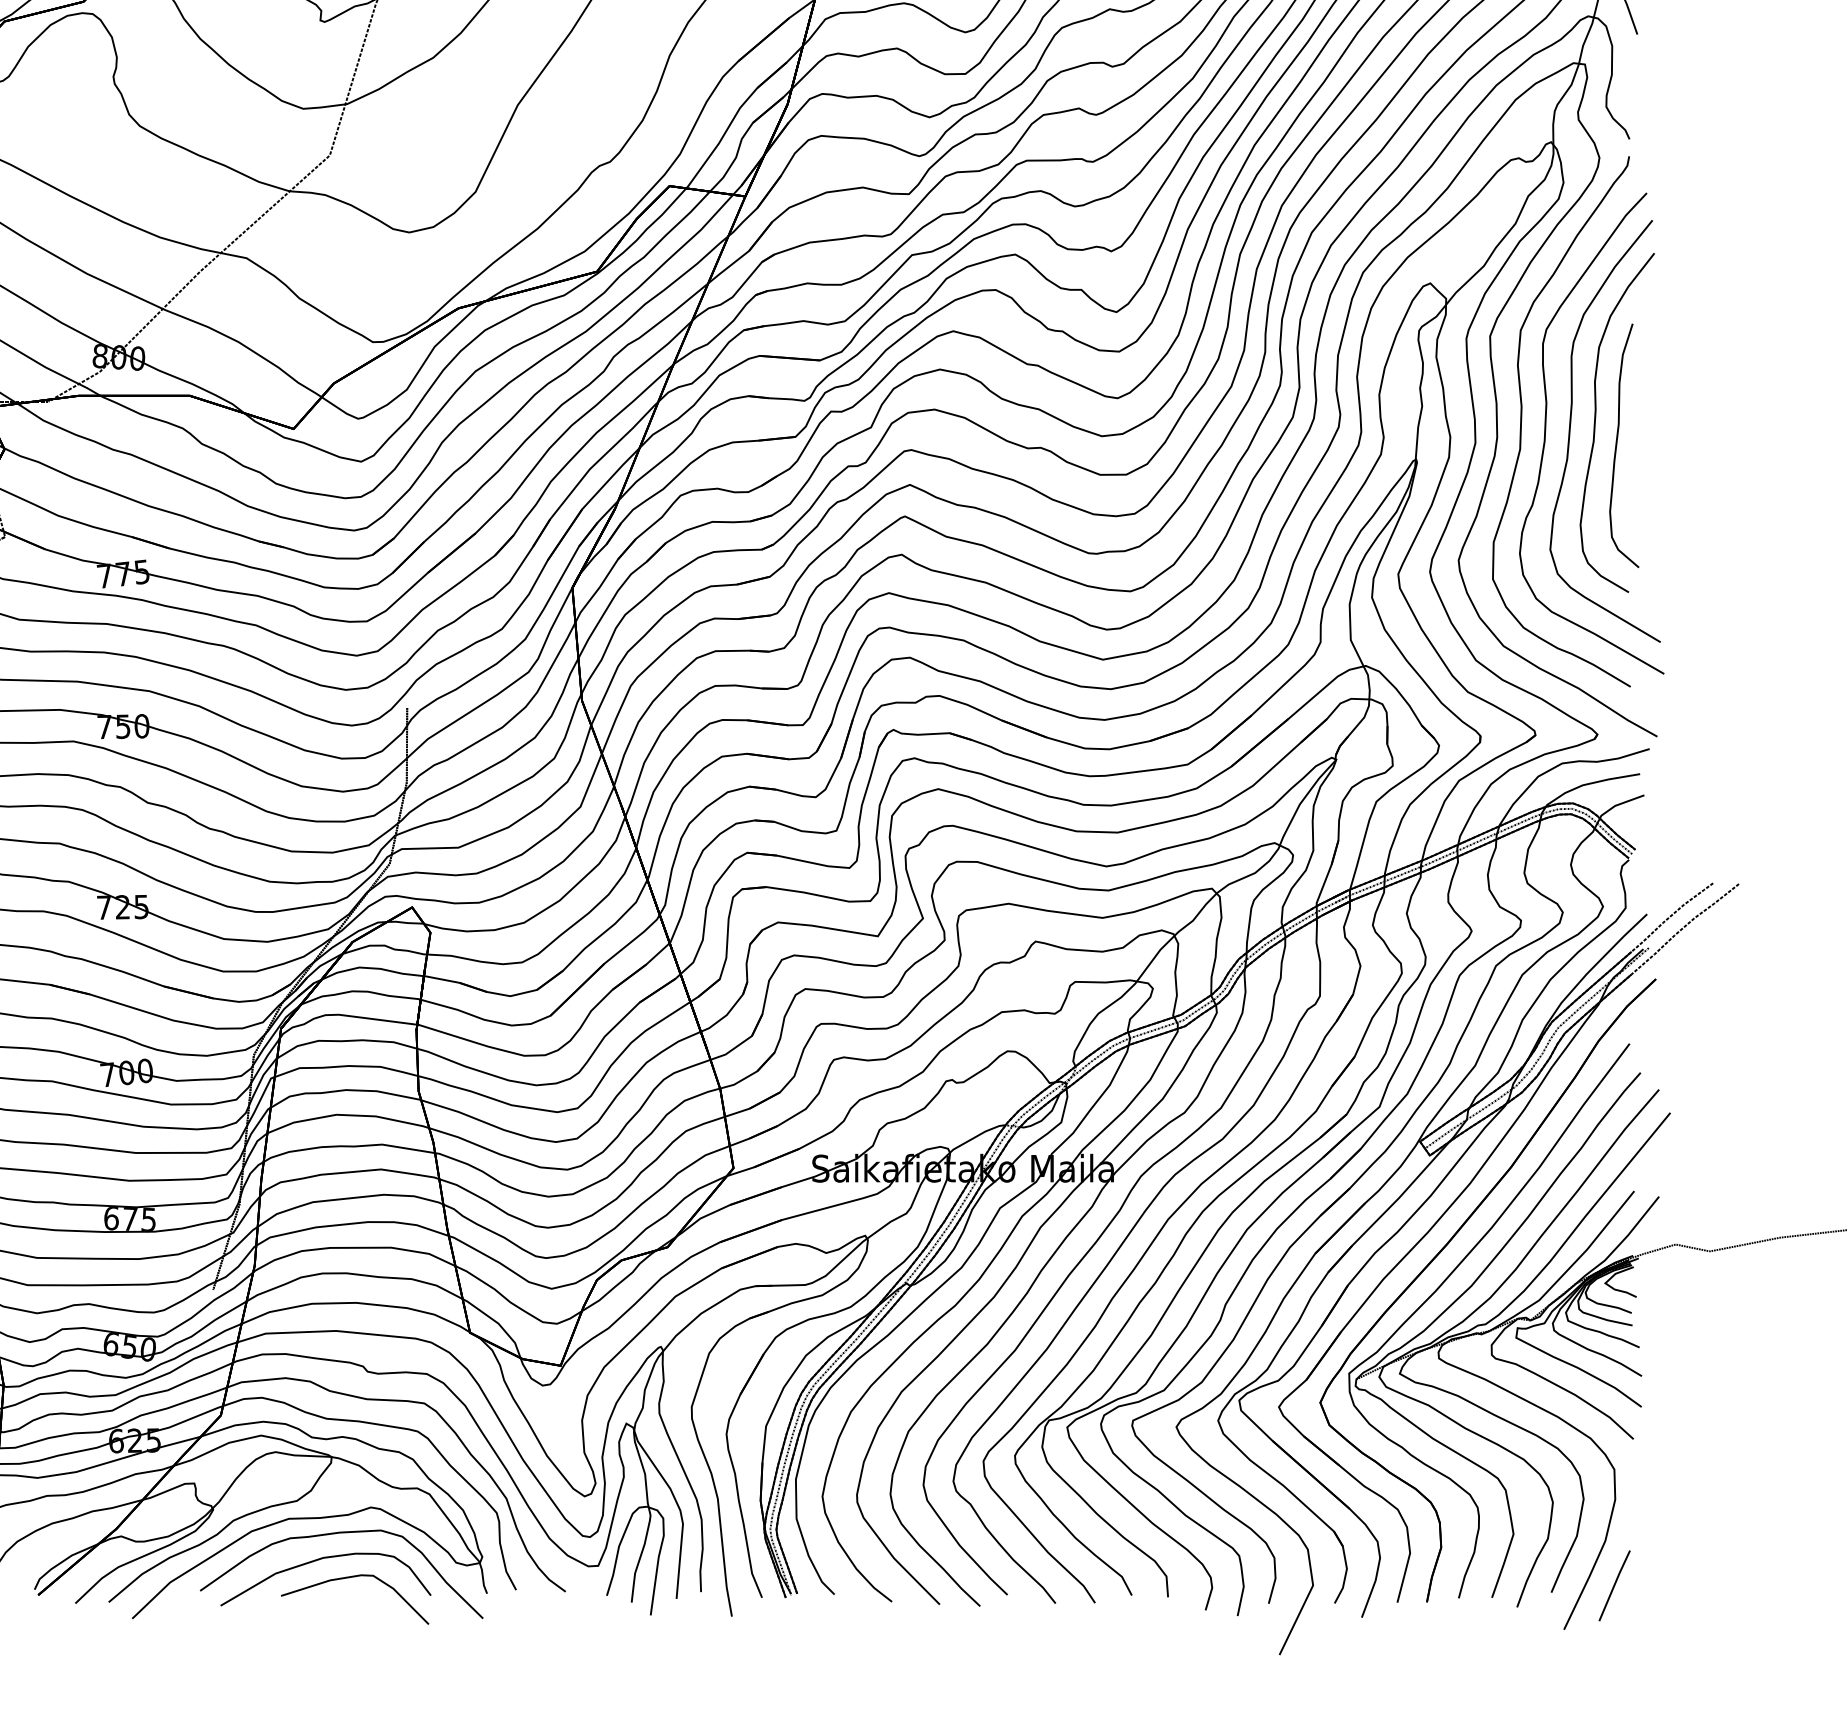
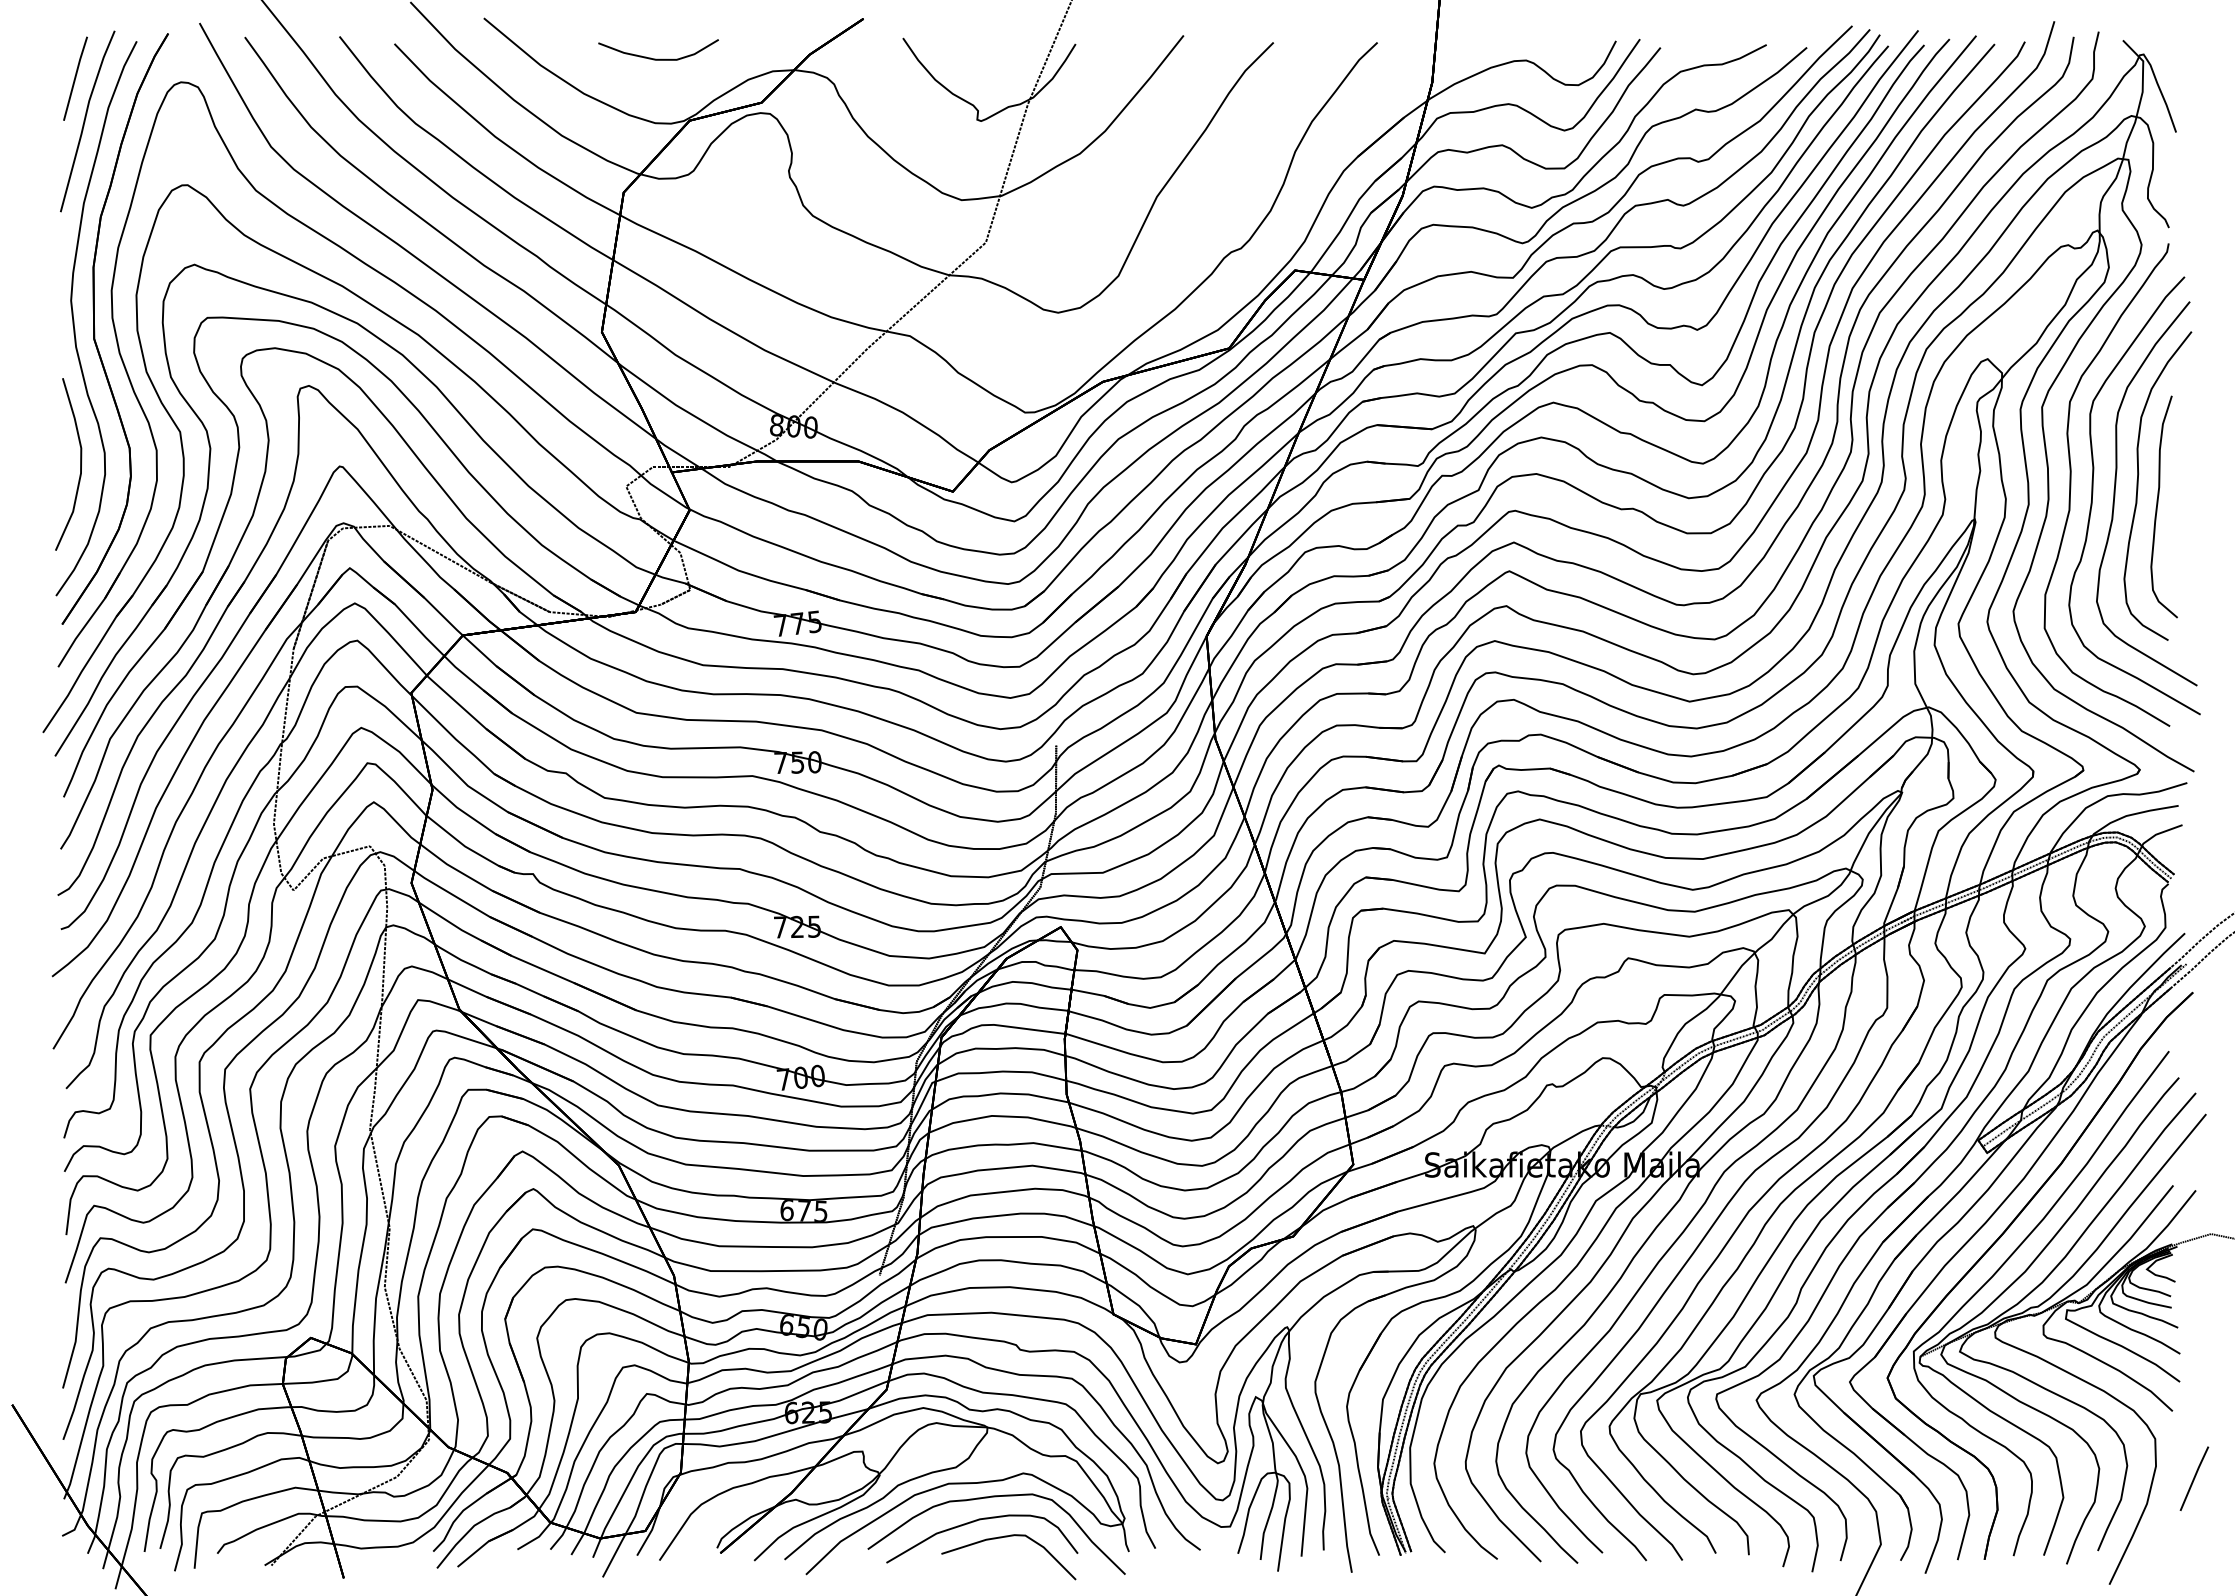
line: (1614, 1585) -> (2194, 1478), moved

